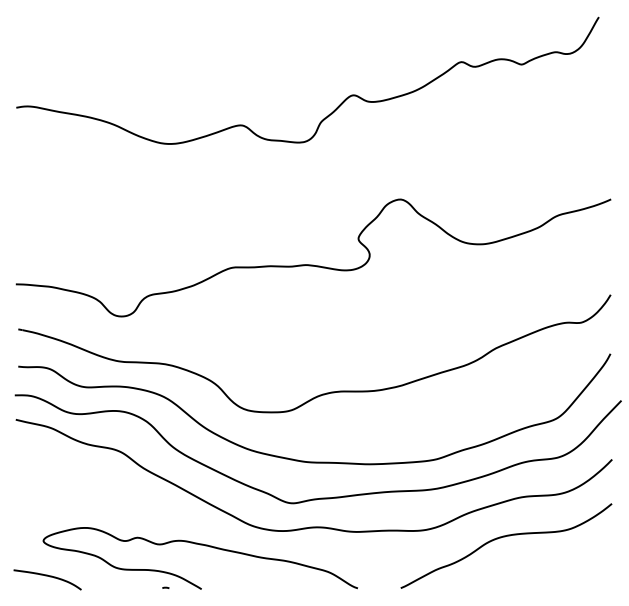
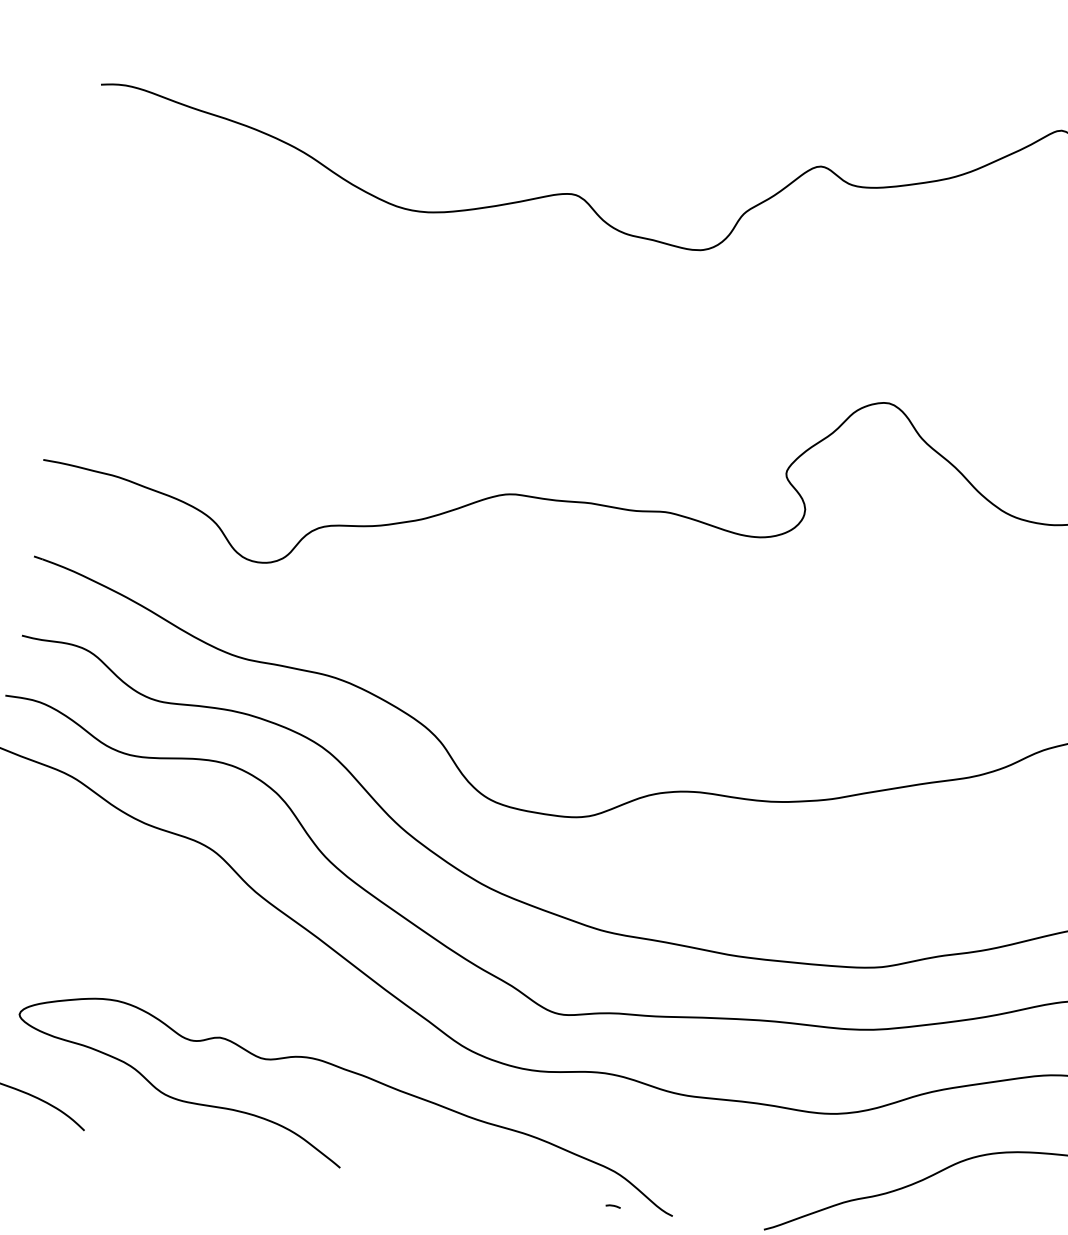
line: (165, 587) -> (612, 1205), moved

